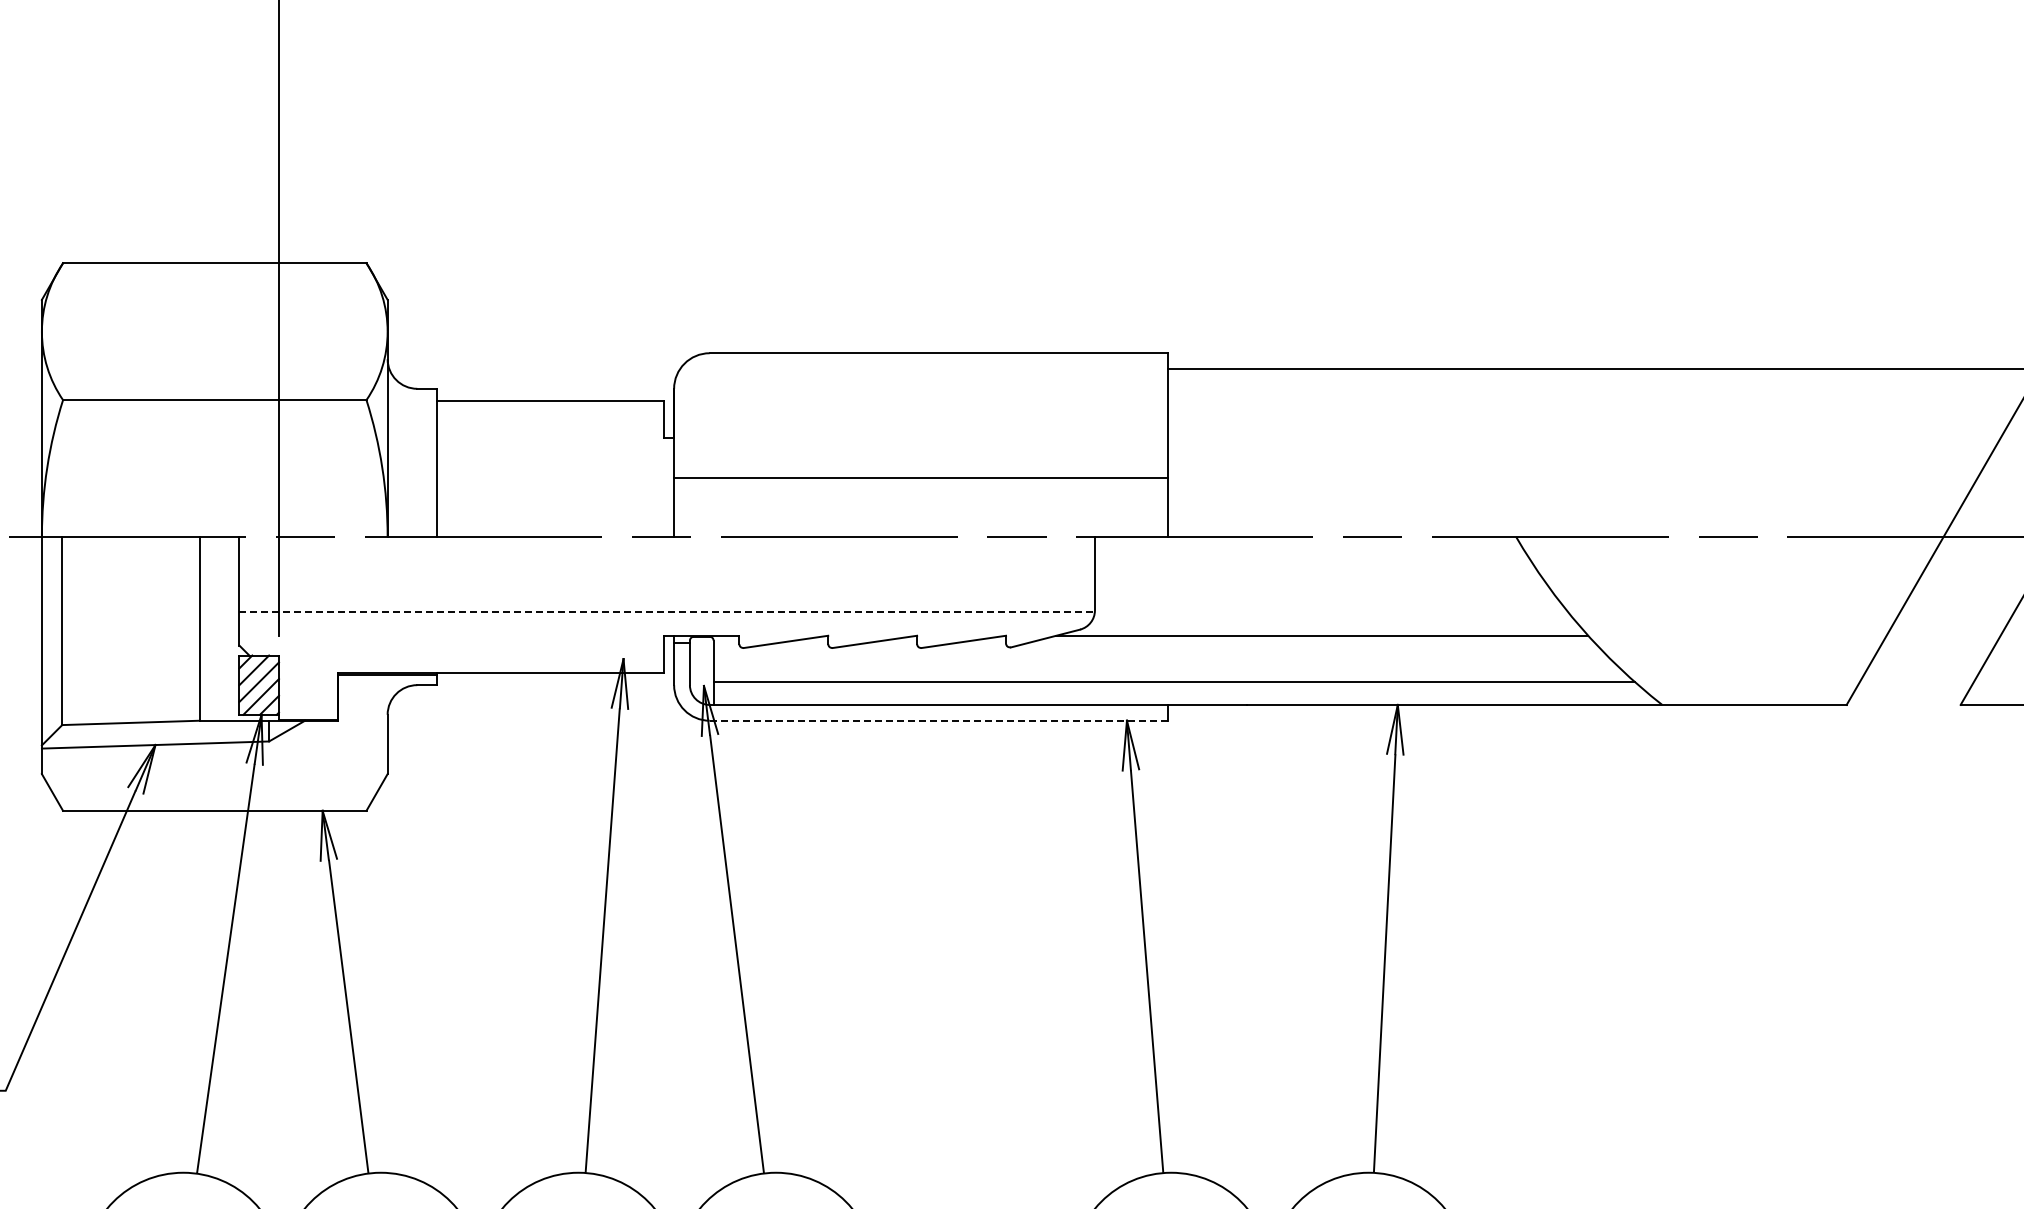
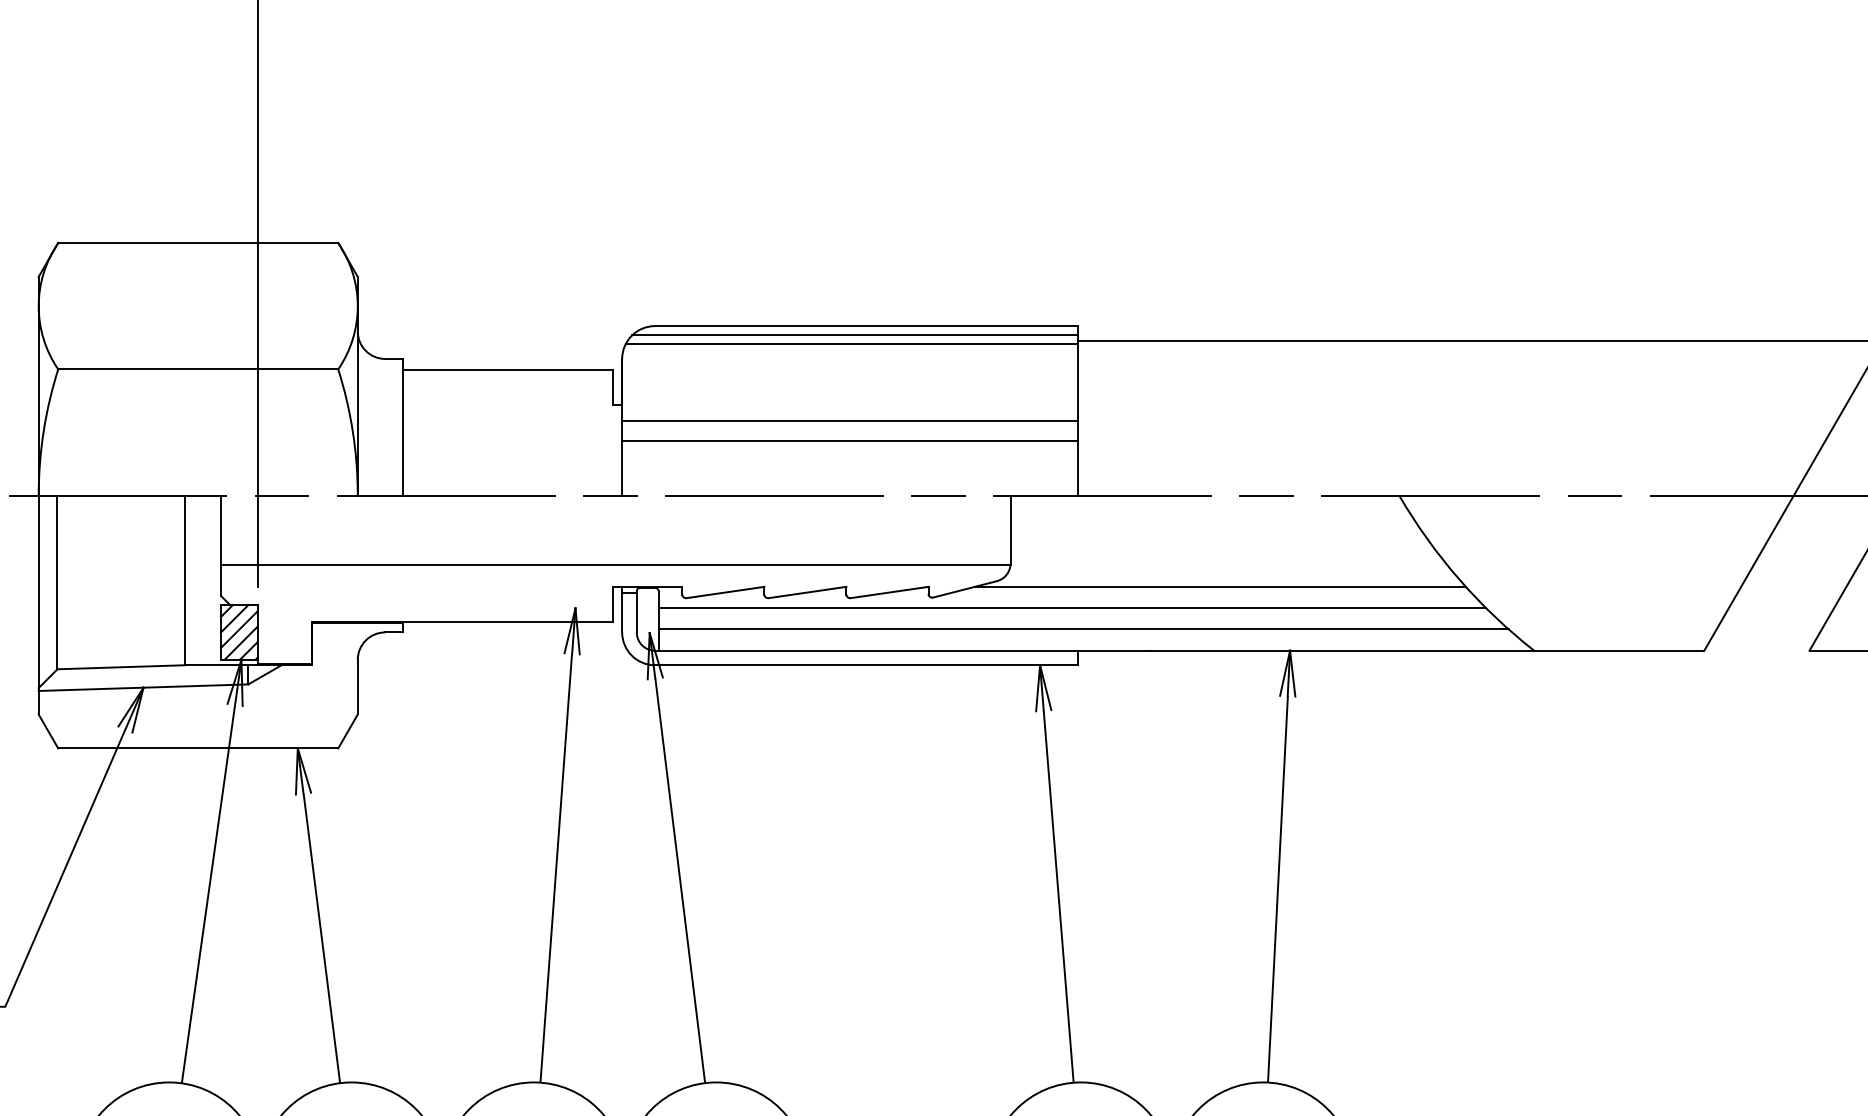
line: (926, 362) -> (855, 334), added
line: (923, 372) -> (852, 343), added
line: (921, 455) -> (850, 420), added
line: (667, 612) -> (616, 565), dashed -> solid
line: (1161, 658) -> (1071, 607), added
line: (938, 720) -> (866, 665), dashed -> solid

